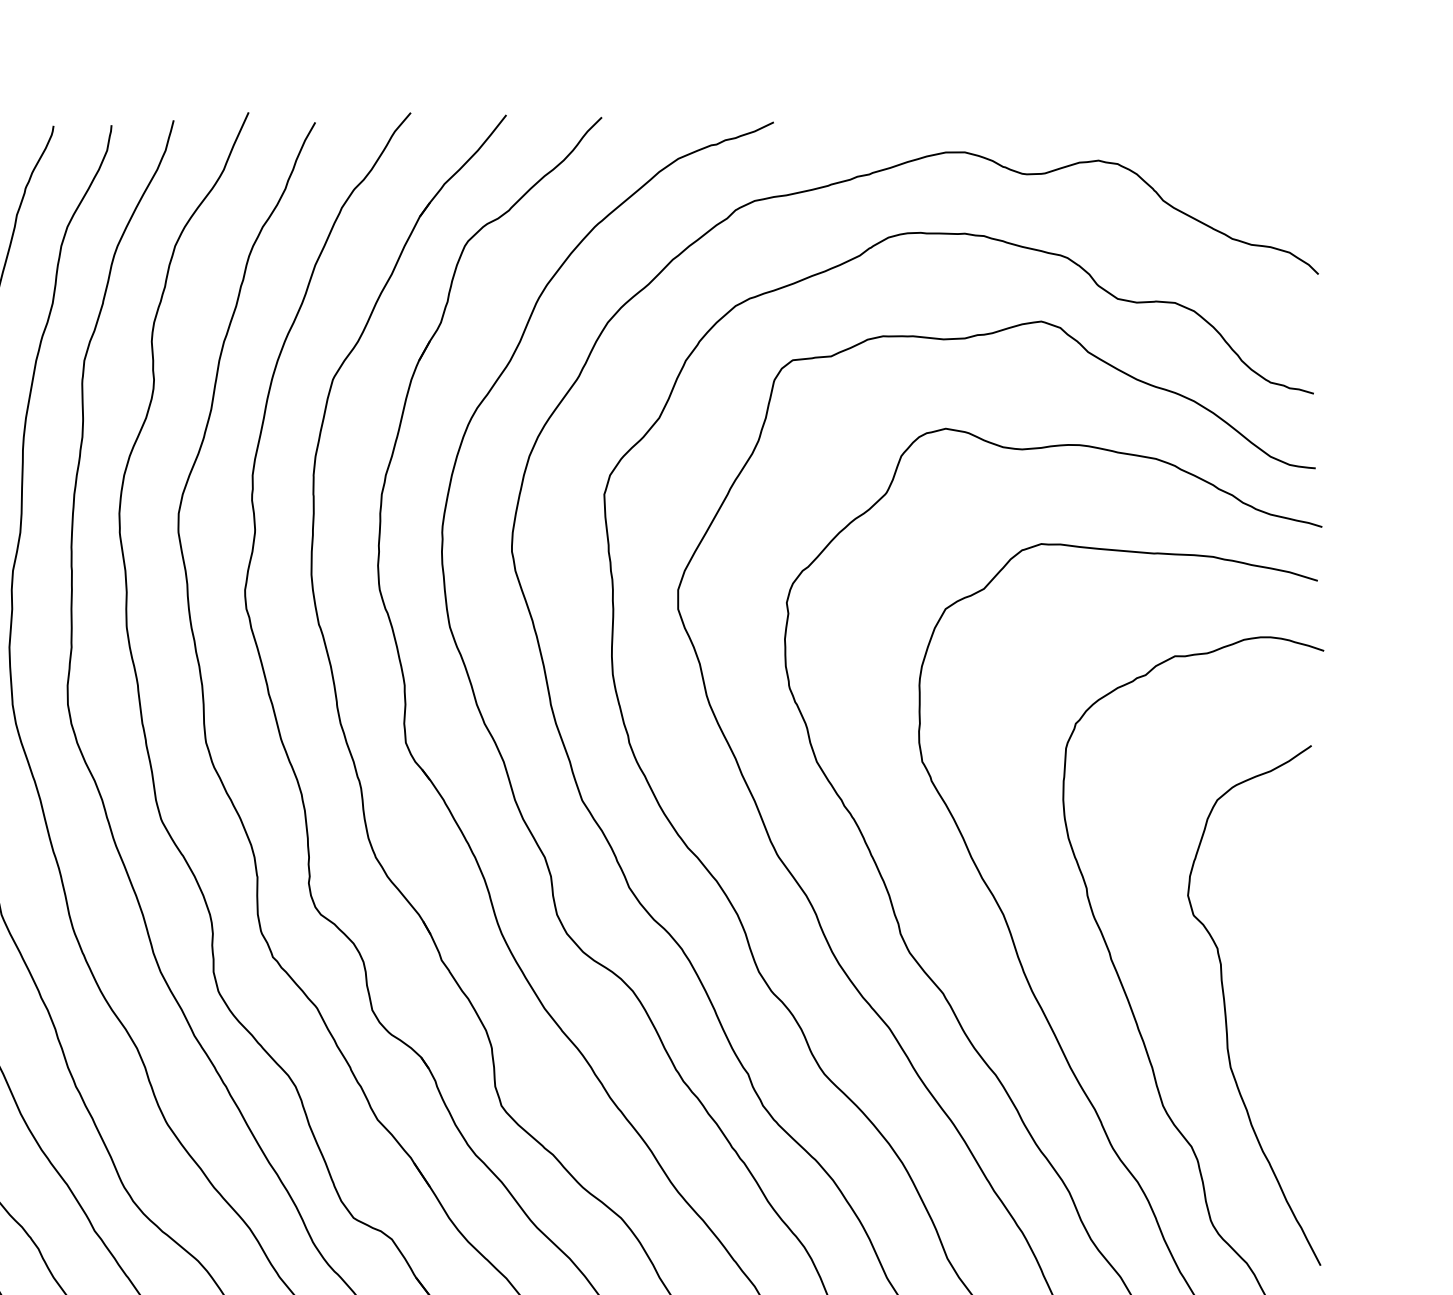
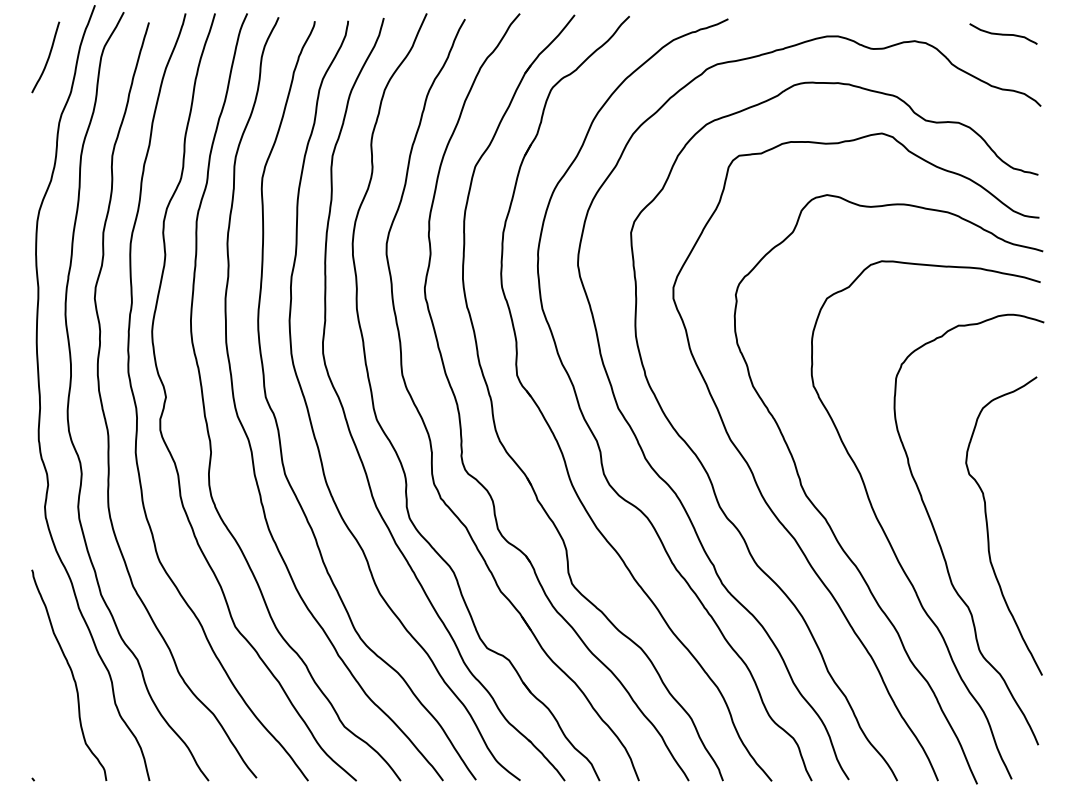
curve: (1253, 147) -> (1003, 33), added

